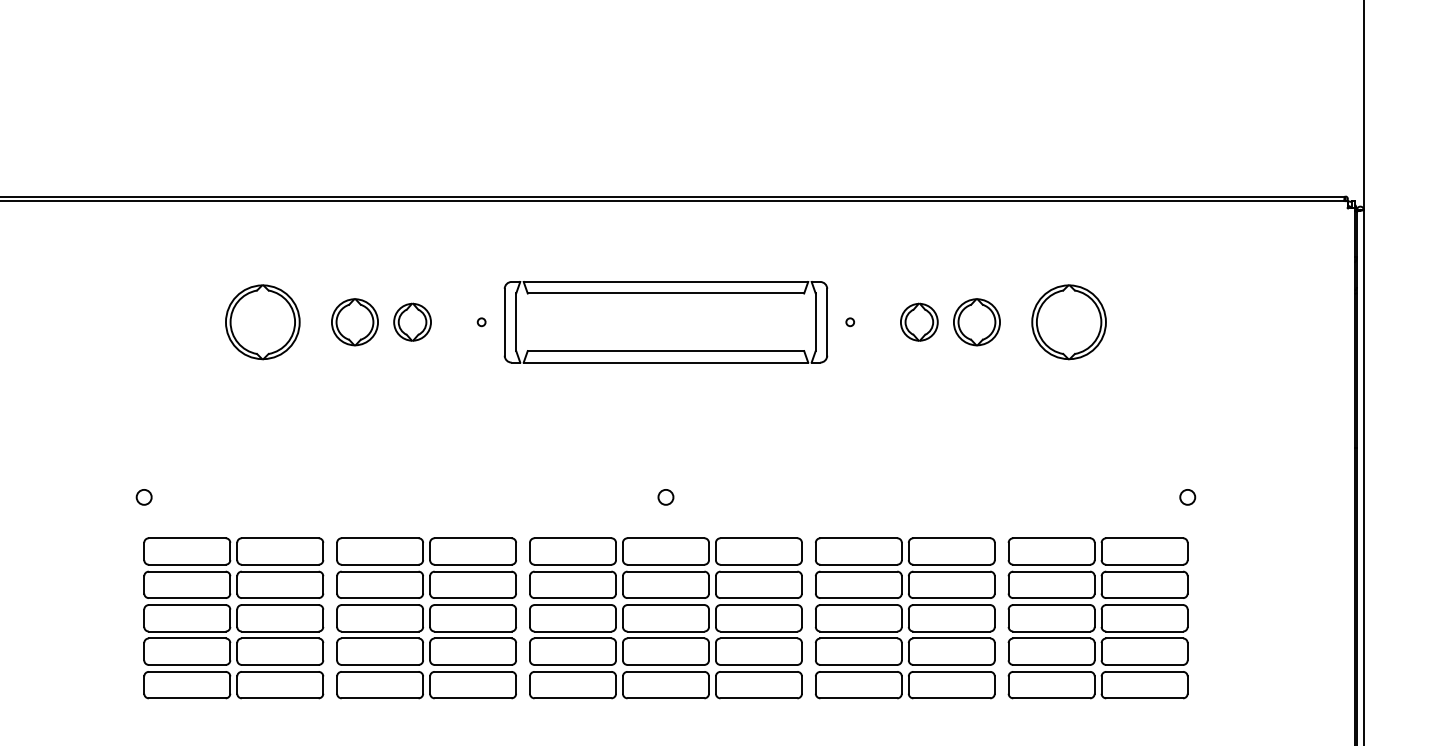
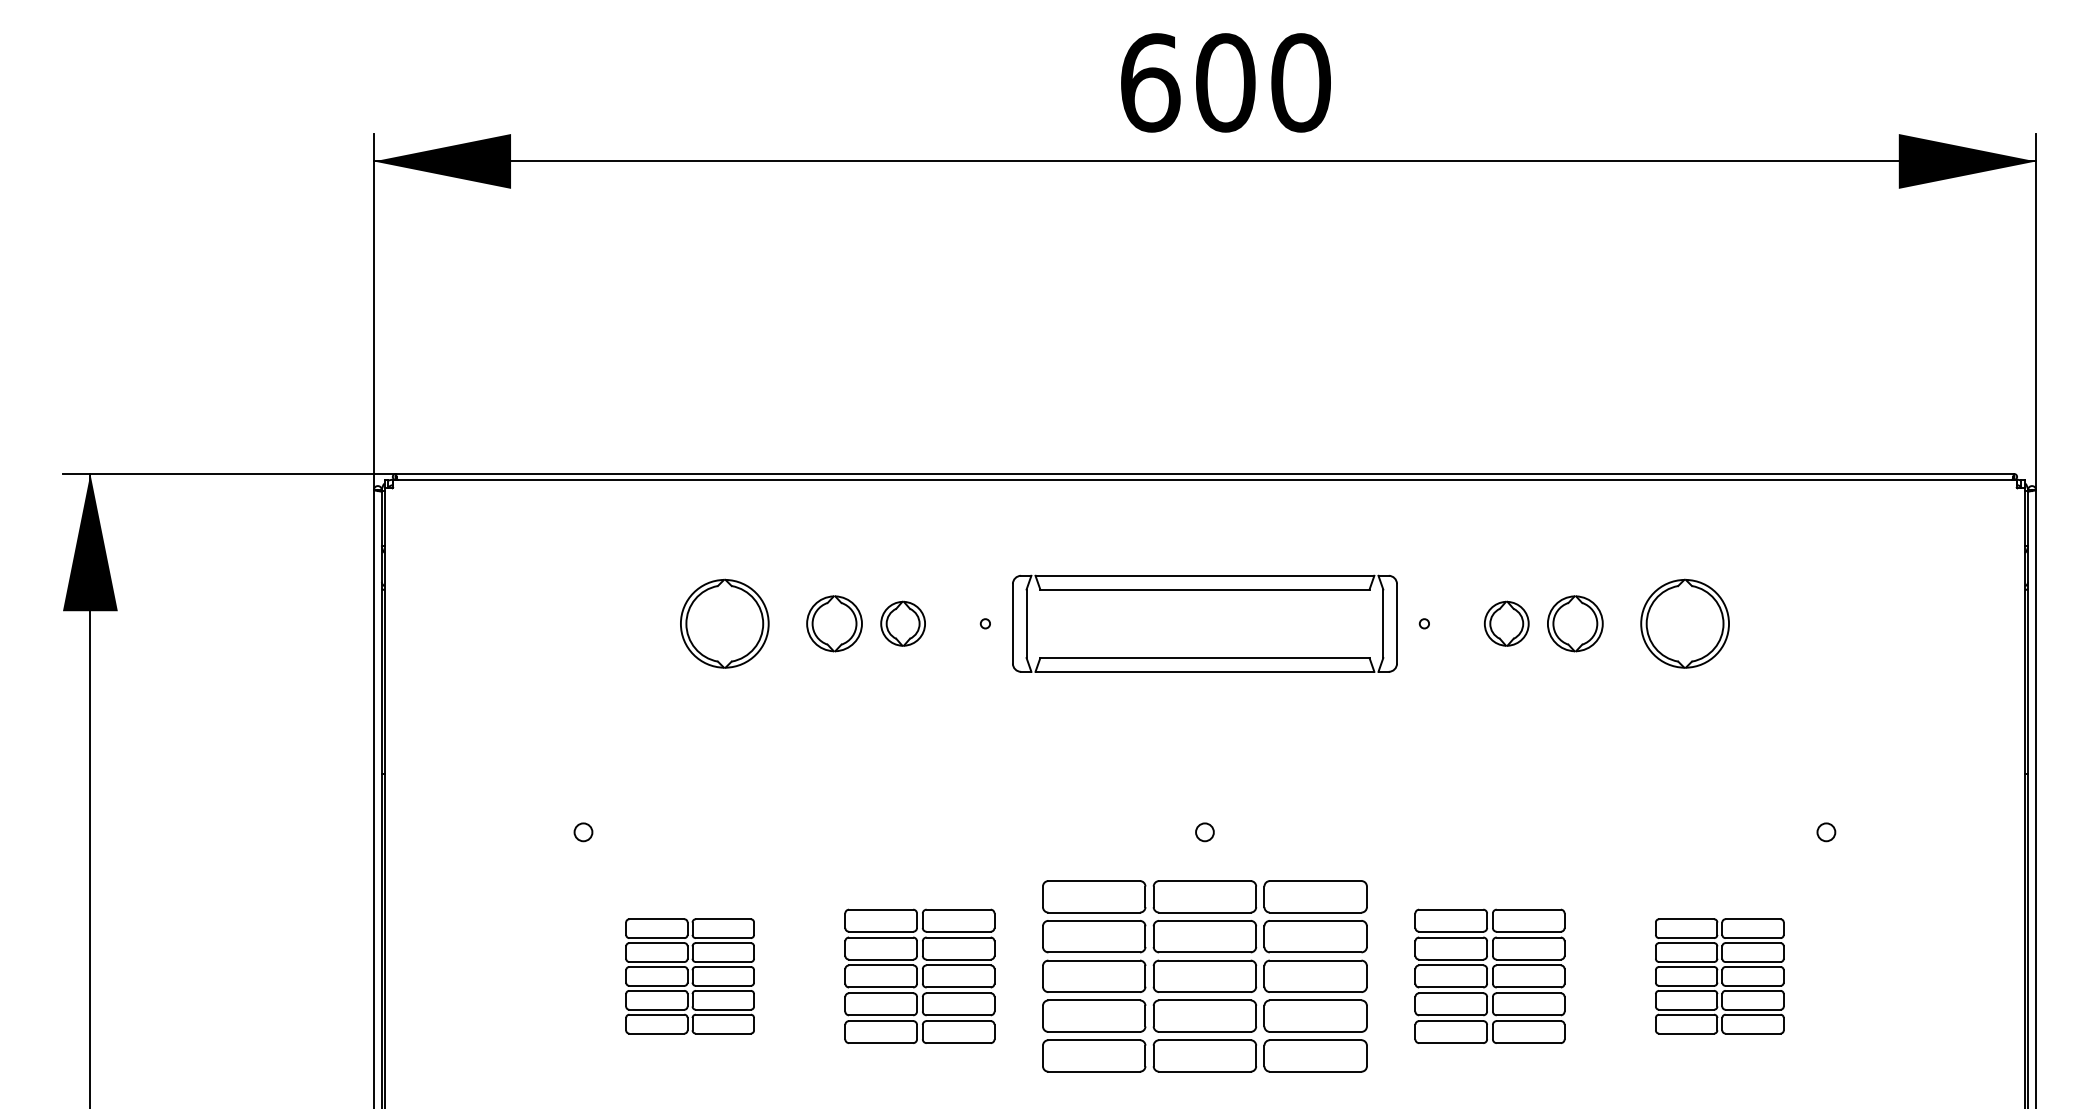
part: (233, 618) -> (689, 976), size x0.6
part: (426, 618) -> (919, 976), size x0.7
part: (904, 618) -> (1489, 976), size x0.7
part: (1097, 618) -> (1719, 976), size x0.6

